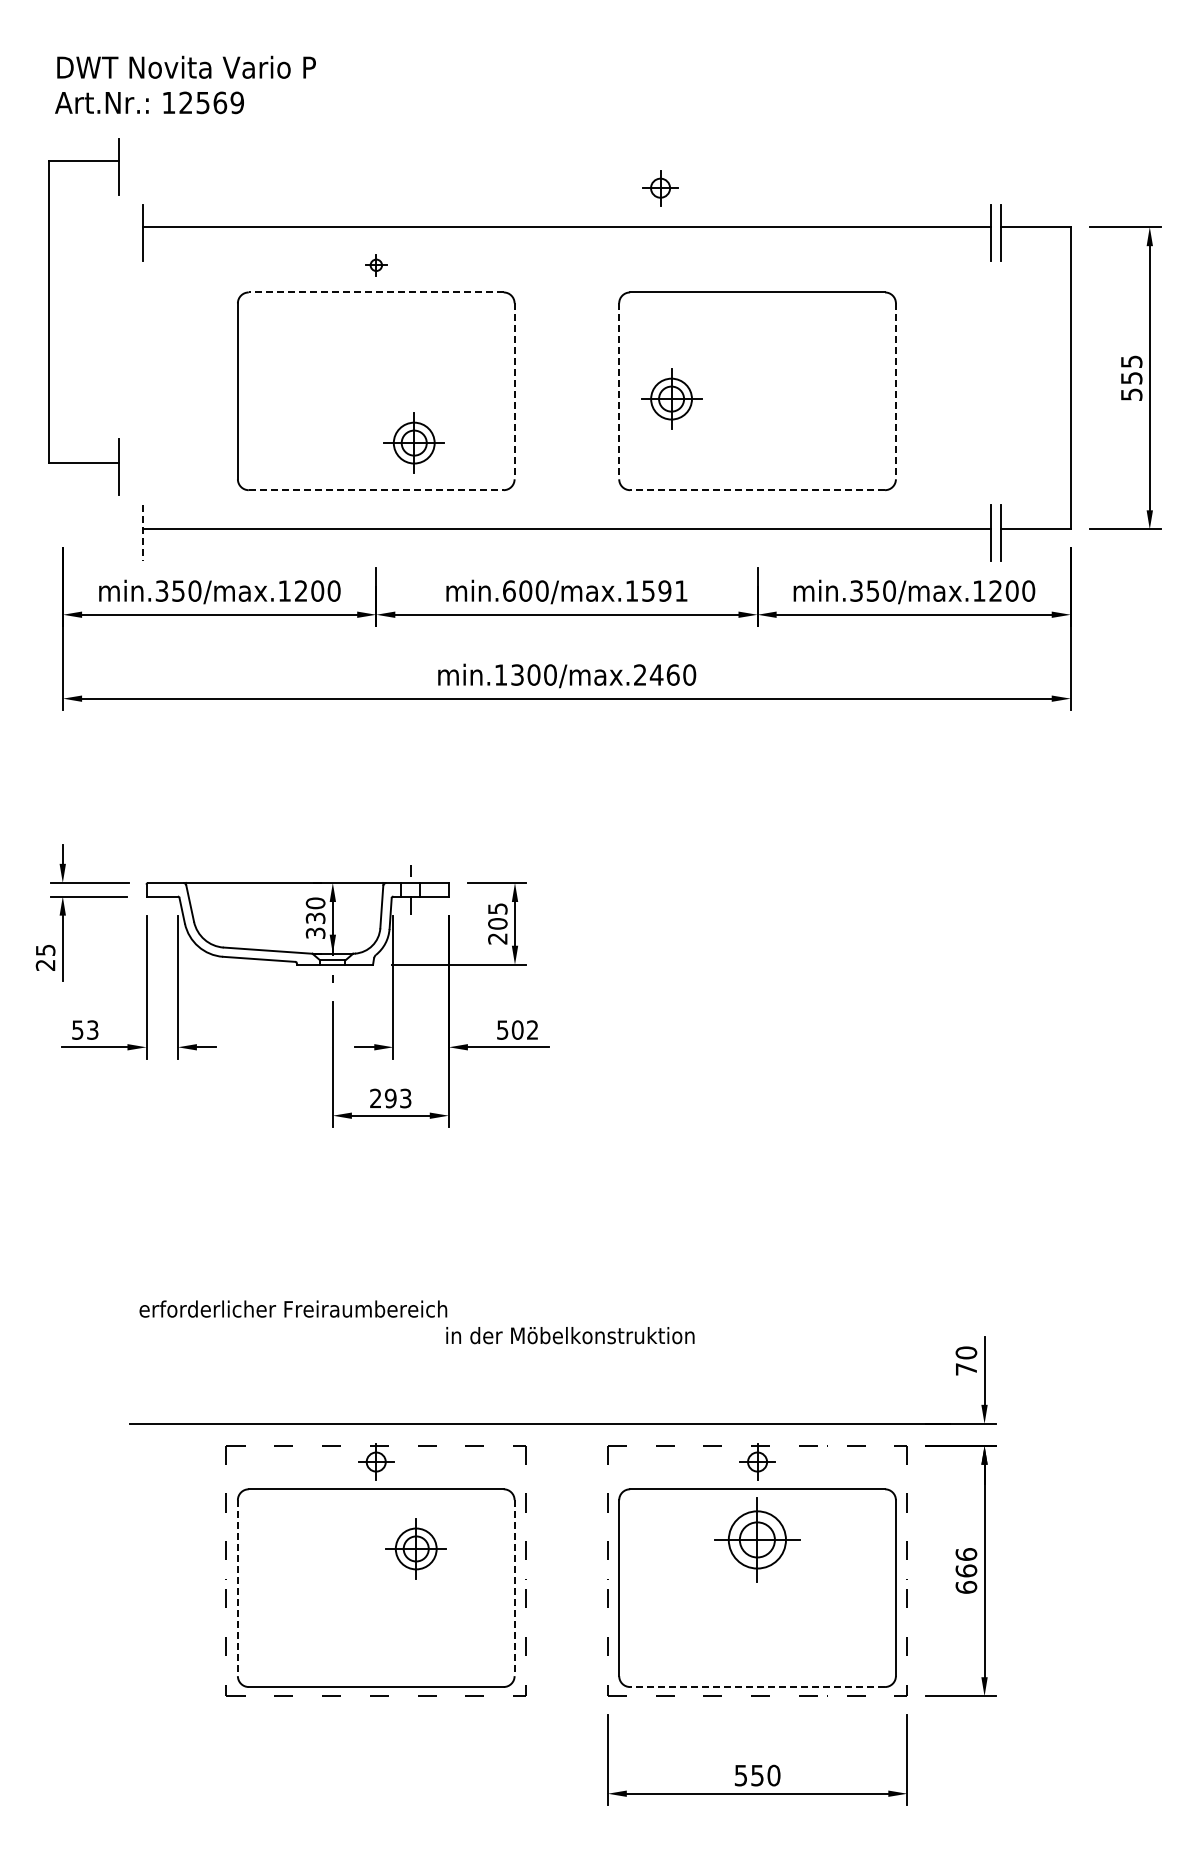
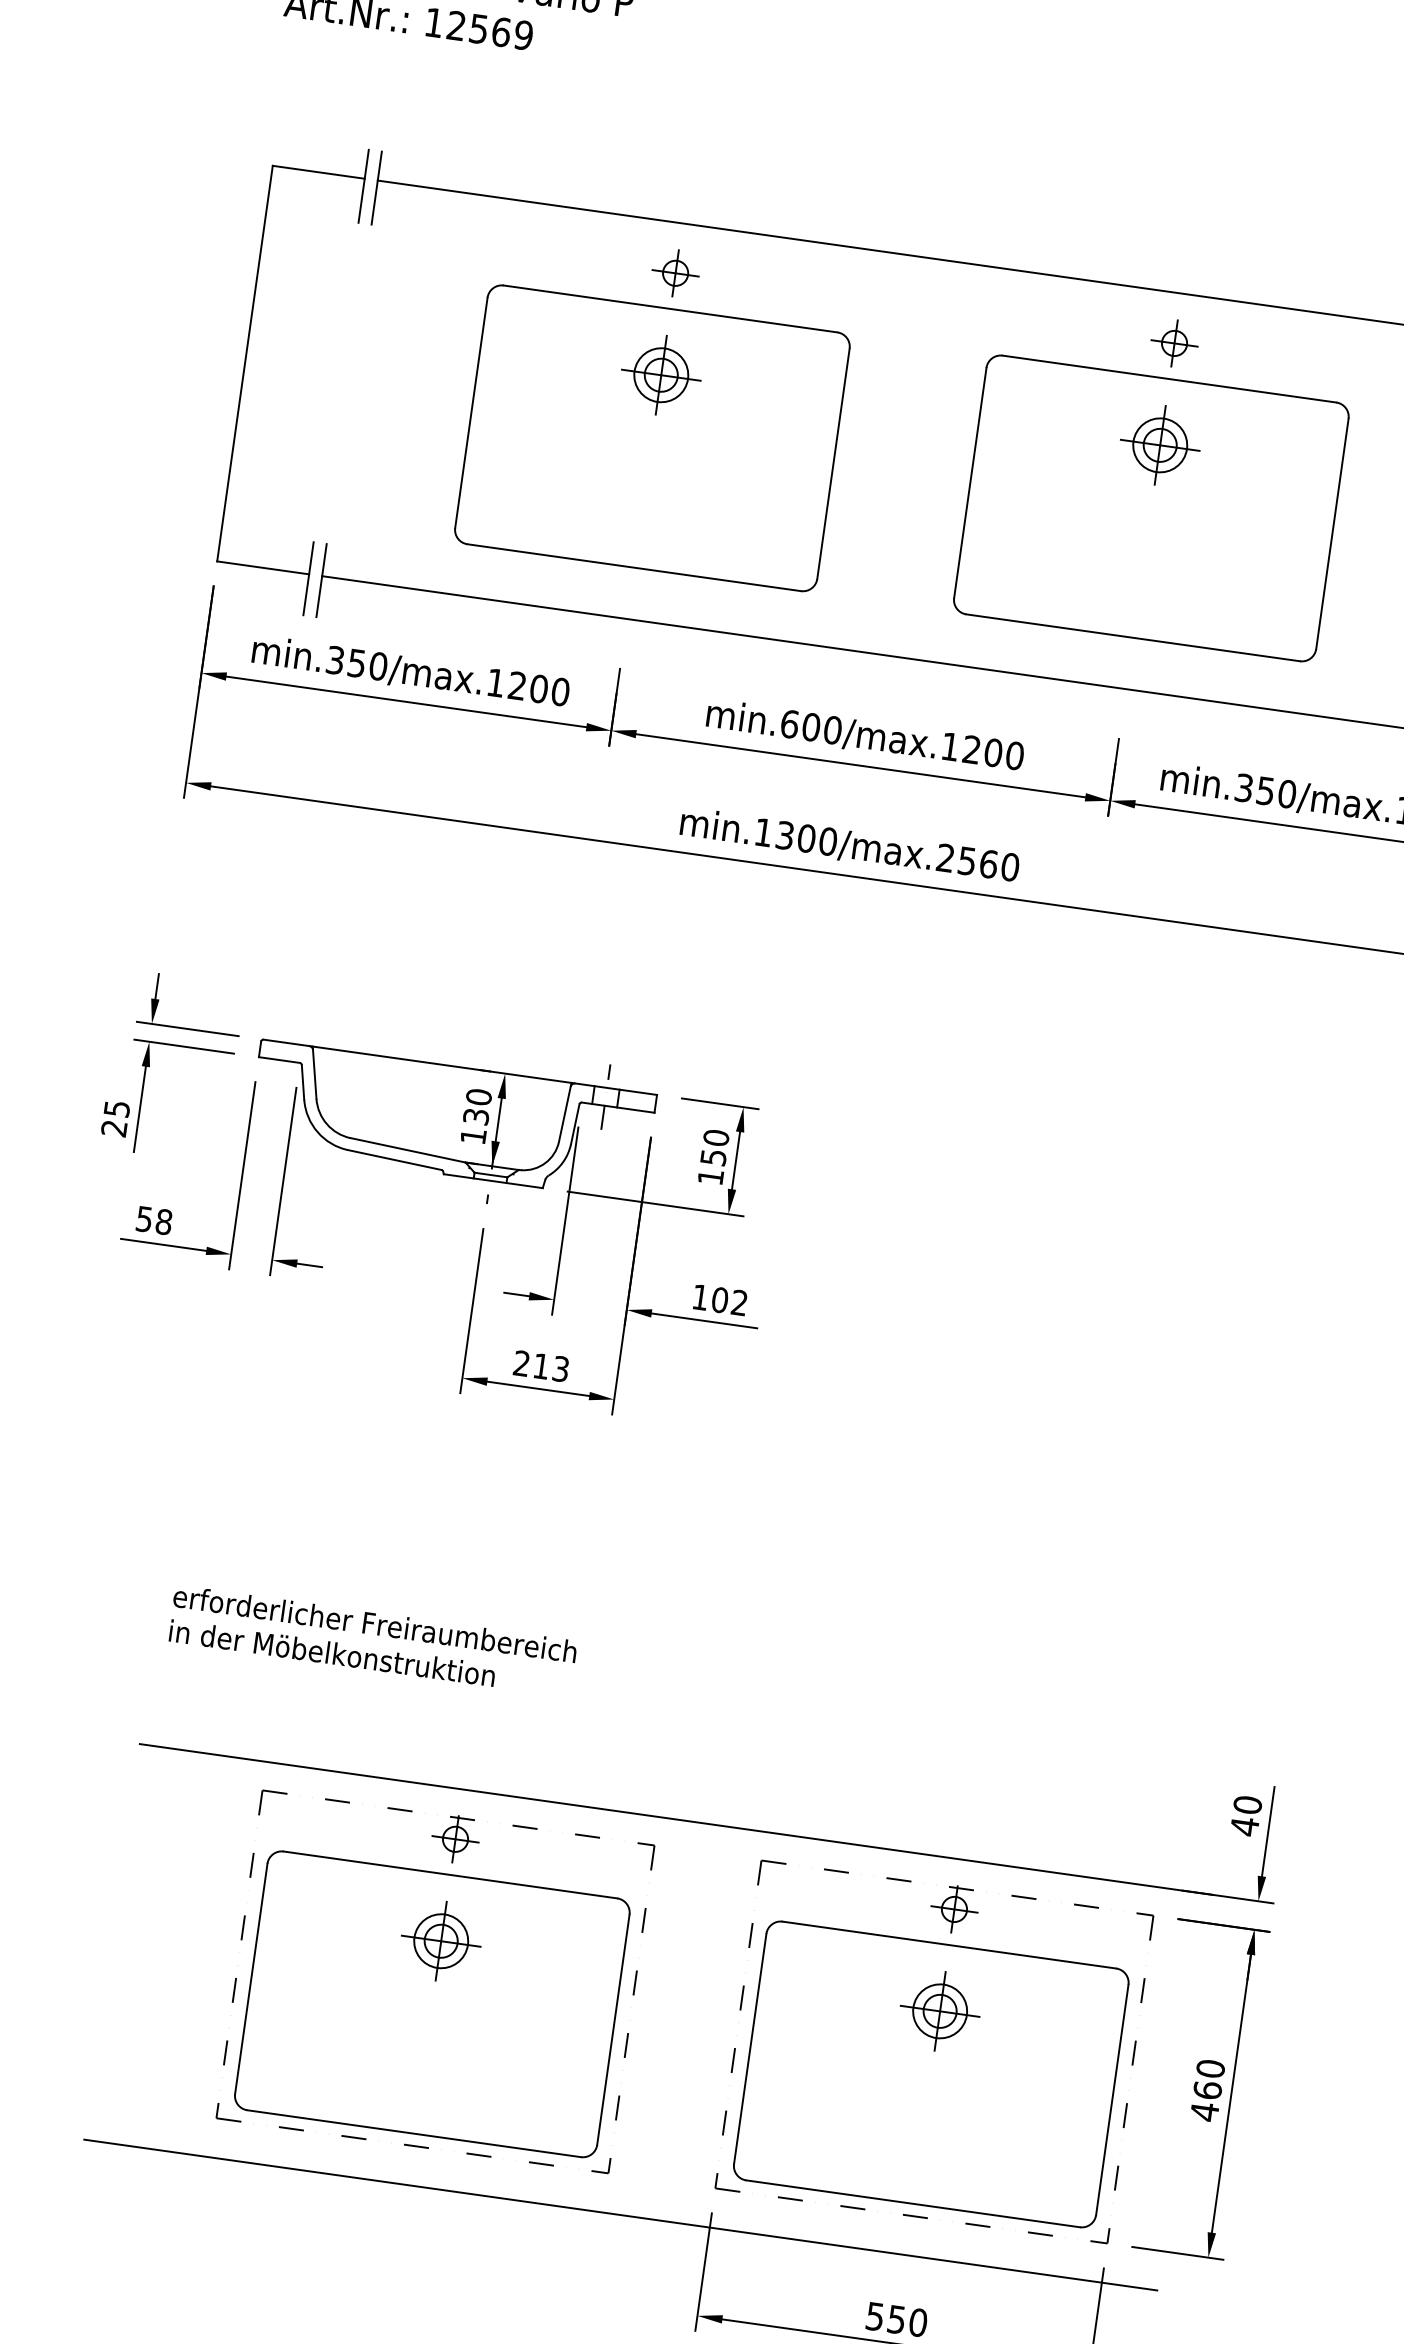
part: (660, 188) -> (1174, 343), moved
part: (376, 265) -> (675, 273), size x1.67
line: (375, 292) -> (669, 308), dashed -> solid
part: (49, 316) -> (244, 369), moved
line: (514, 391) -> (833, 463), dashed -> solid
line: (619, 391) -> (970, 483), dashed -> solid
line: (895, 391) -> (1331, 534), dashed -> solid
part: (671, 398) -> (1160, 444), moved
part: (413, 442) -> (660, 374), moved
line: (376, 490) -> (634, 568), dashed -> solid
line: (757, 490) -> (1133, 638), dashed -> solid
line: (143, 532) -> (321, 580), dashed -> solid
text: (664, 590) -> (992, 751), min.600/max.1591 -> min.600/max.1200
text: (656, 674) -> (967, 860), min.1300/max.2460 -> min.1300/max.2560
text: (497, 923) -> (713, 1156), 205 -> 150
text: (315, 932) -> (473, 1135), 330 -> 130
text: (92, 1029) -> (163, 1221), 53 -> 58
text: (502, 1029) -> (700, 1296), 502 -> 102
text: (390, 1098) -> (541, 1366), 293 -> 213
text: (570, 1335) -> (332, 1653), moved
text: (966, 1369) -> (1244, 1826), 70 -> 40
part: (757, 1539) -> (940, 2010), size x0.71
part: (415, 1548) -> (440, 1940), moved
text: (966, 1571) -> (1207, 2091), 666 -> 460
line: (237, 1588) -> (250, 1979), dashed -> solid
line: (514, 1588) -> (613, 2030), dashed -> solid
line: (757, 1687) -> (912, 2204), dashed -> solid
line: (539, 1726) -> (620, 2215), added

